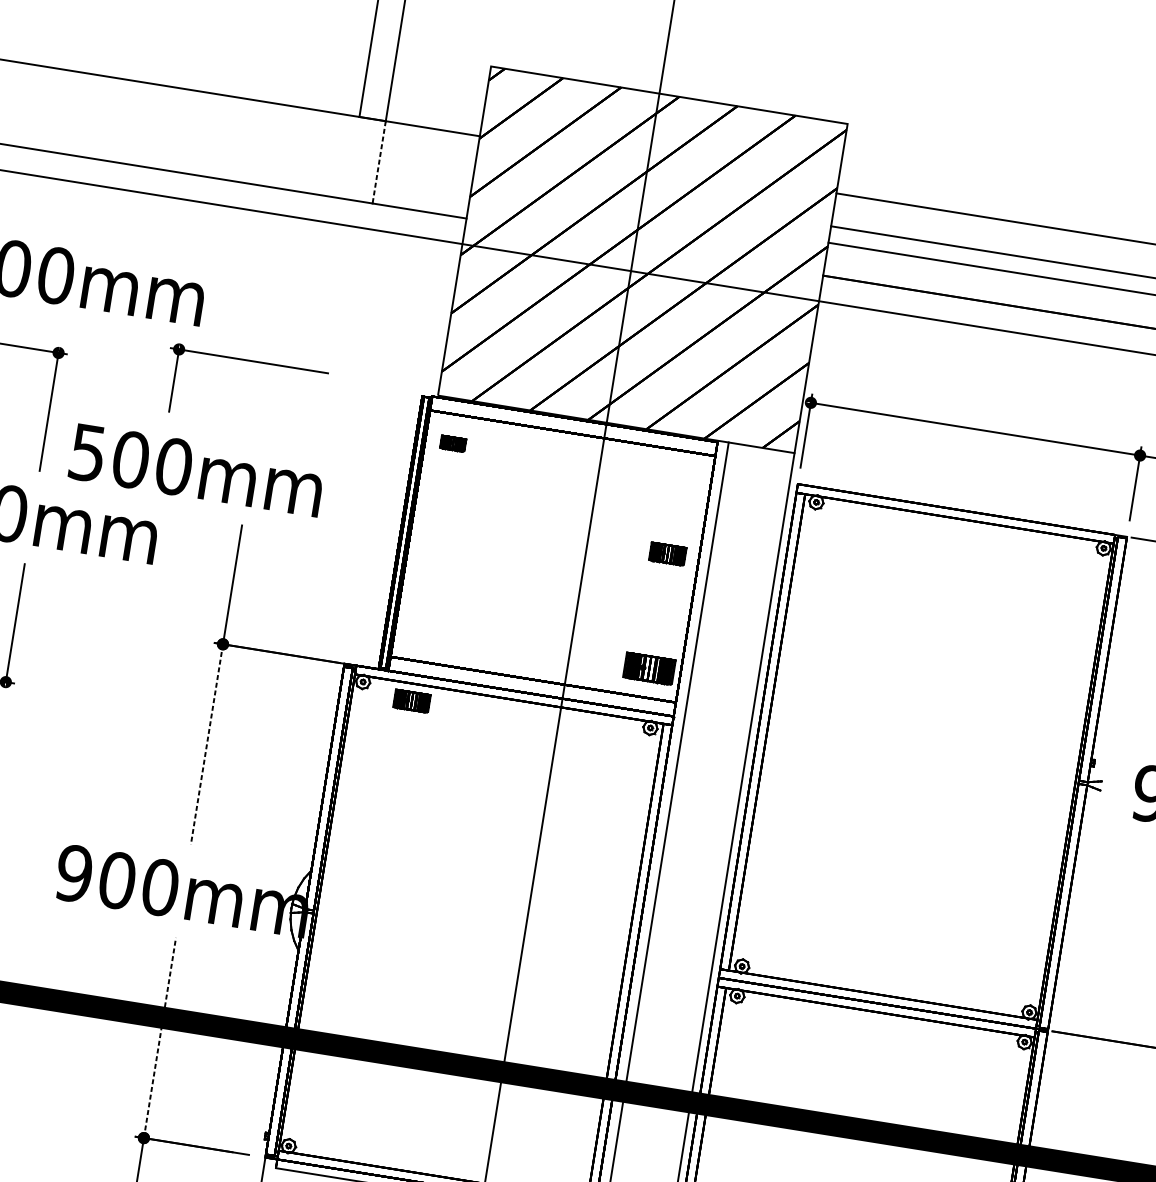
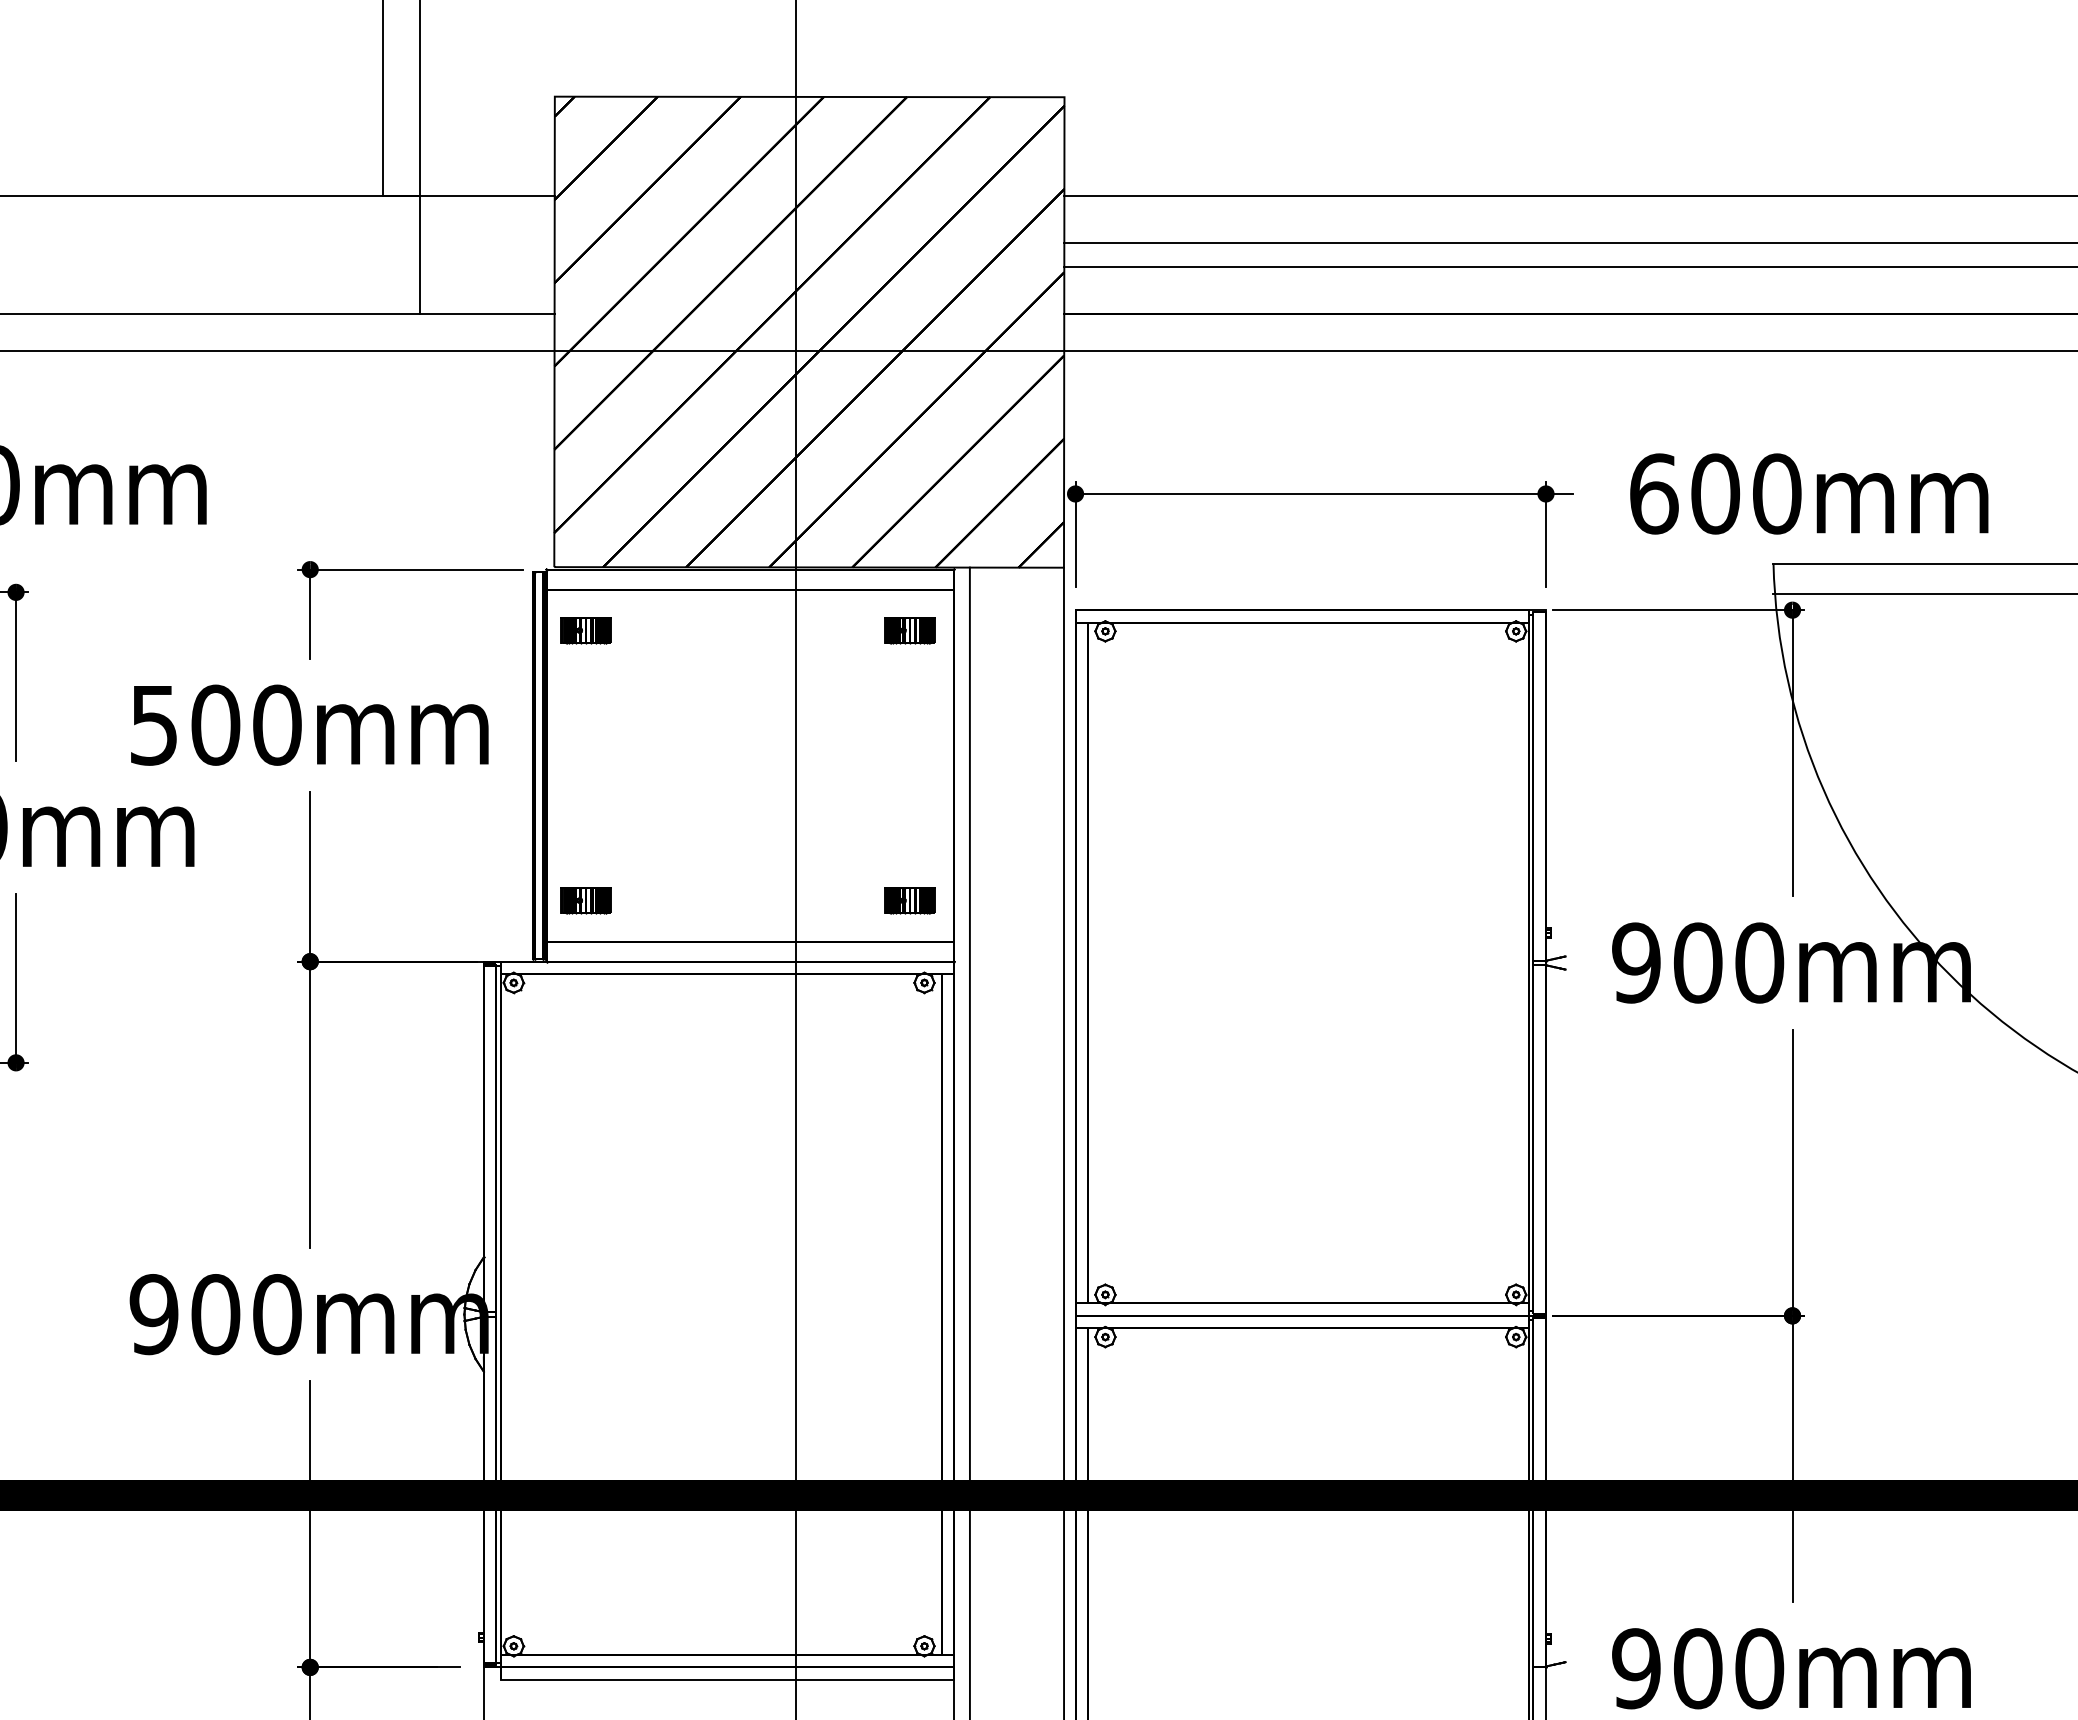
line: (379, 162) -> (420, 255), dashed -> solid
part: (249, 361) -> (410, 570), moved
part: (452, 443) -> (585, 630), size x1.43
text: (196, 469) -> (309, 724), moved
part: (667, 553) -> (909, 630), moved
part: (649, 668) -> (909, 900), size x0.71
part: (411, 700) -> (585, 900), moved
line: (207, 744) -> (310, 1105), dashed -> solid
line: (160, 1037) -> (310, 1523), dashed -> solid

